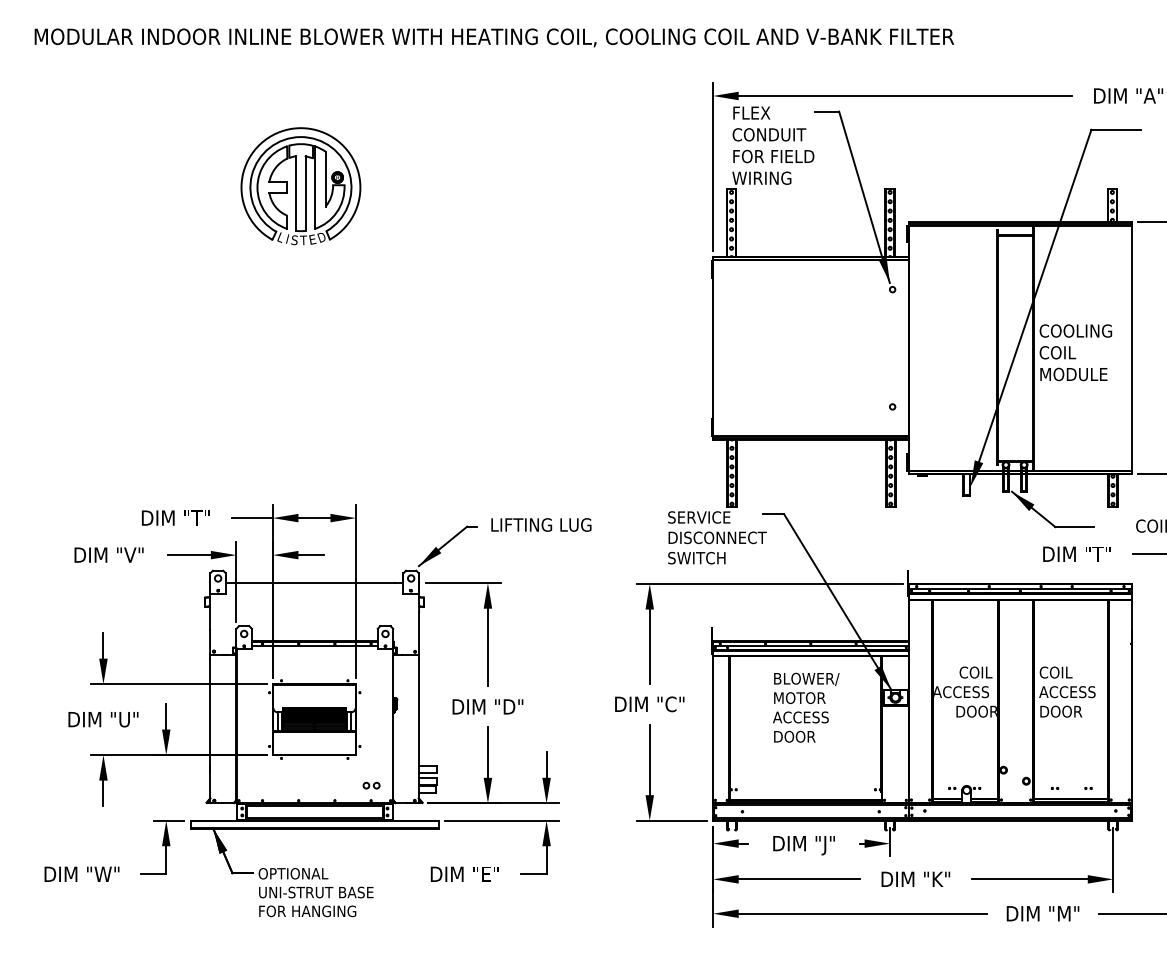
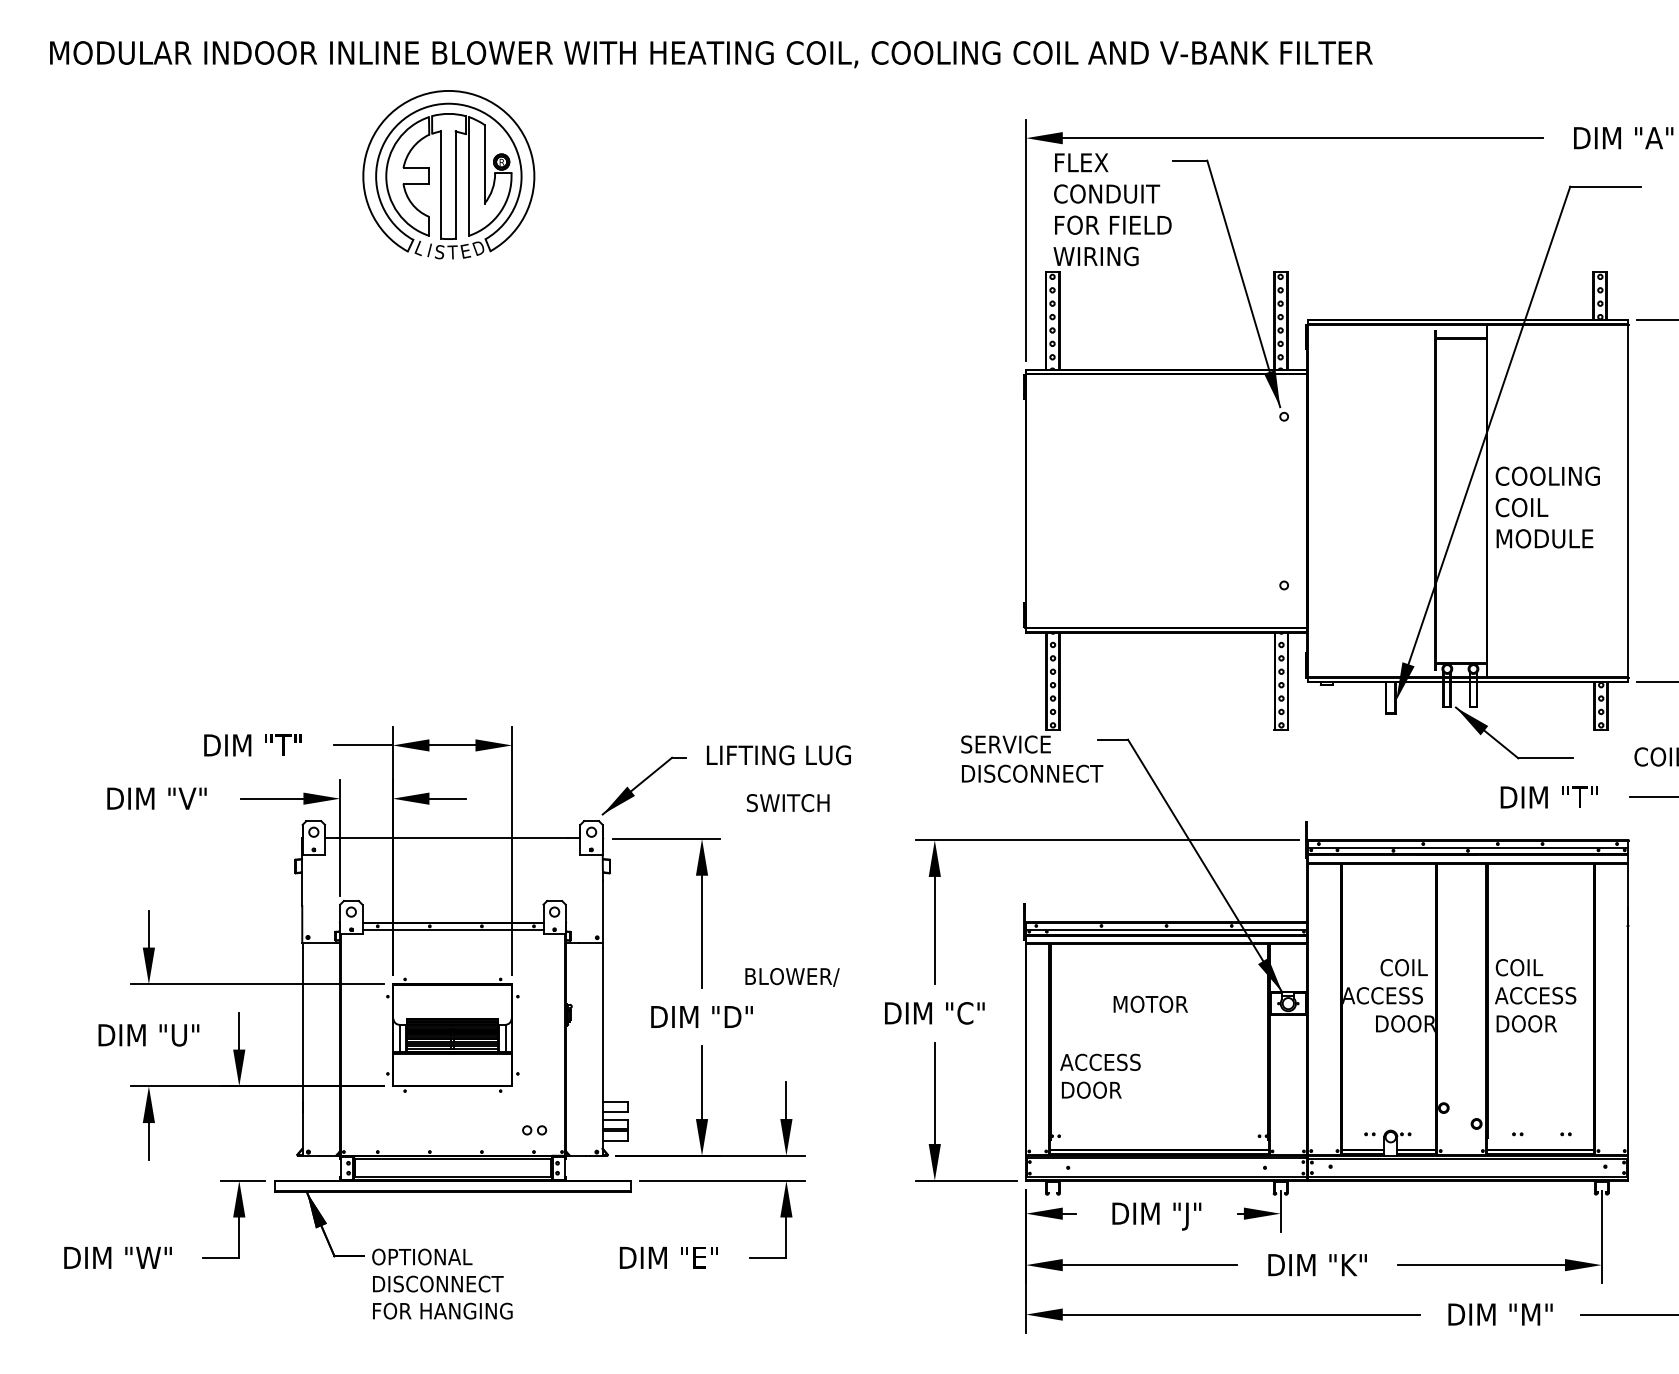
part: (300, 186) -> (448, 174), moved
text: (696, 558) -> (787, 803), moved
text: (806, 678) -> (792, 976), moved
text: (800, 726) -> (1099, 1075), moved
text: (316, 892) -> (455, 1284), UNI-STRUT BASE -> DISCONNECT

